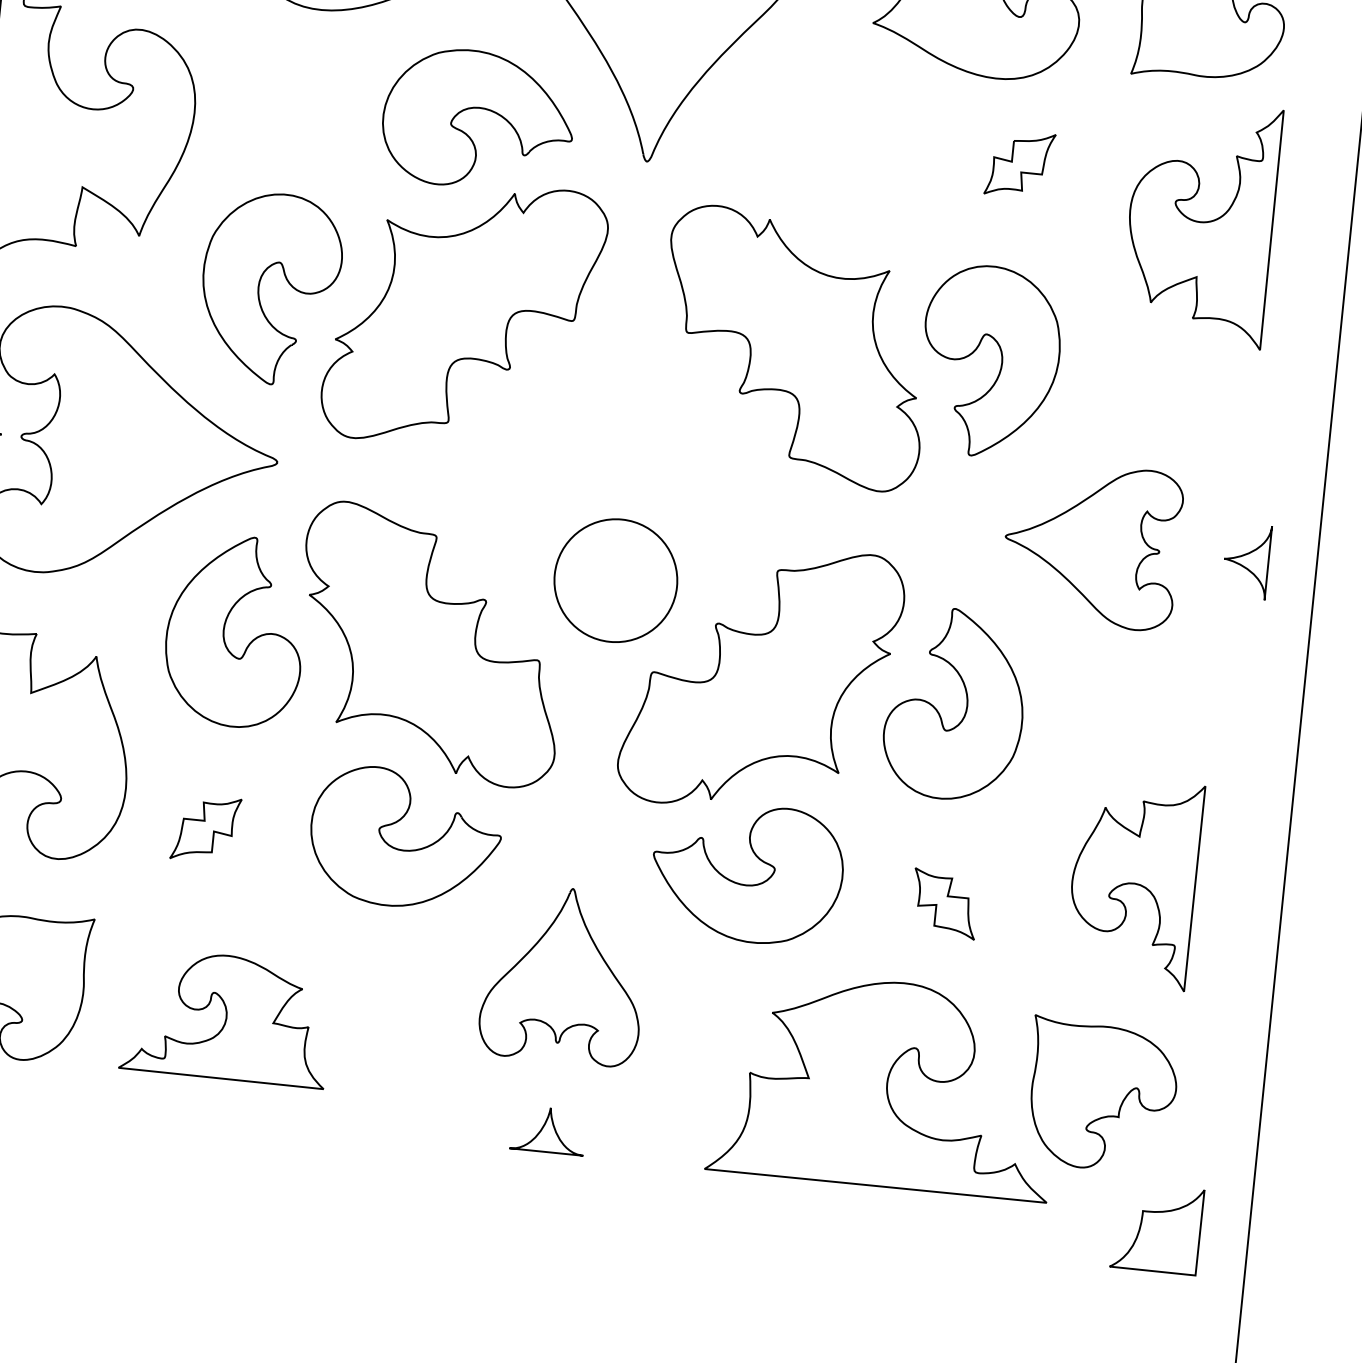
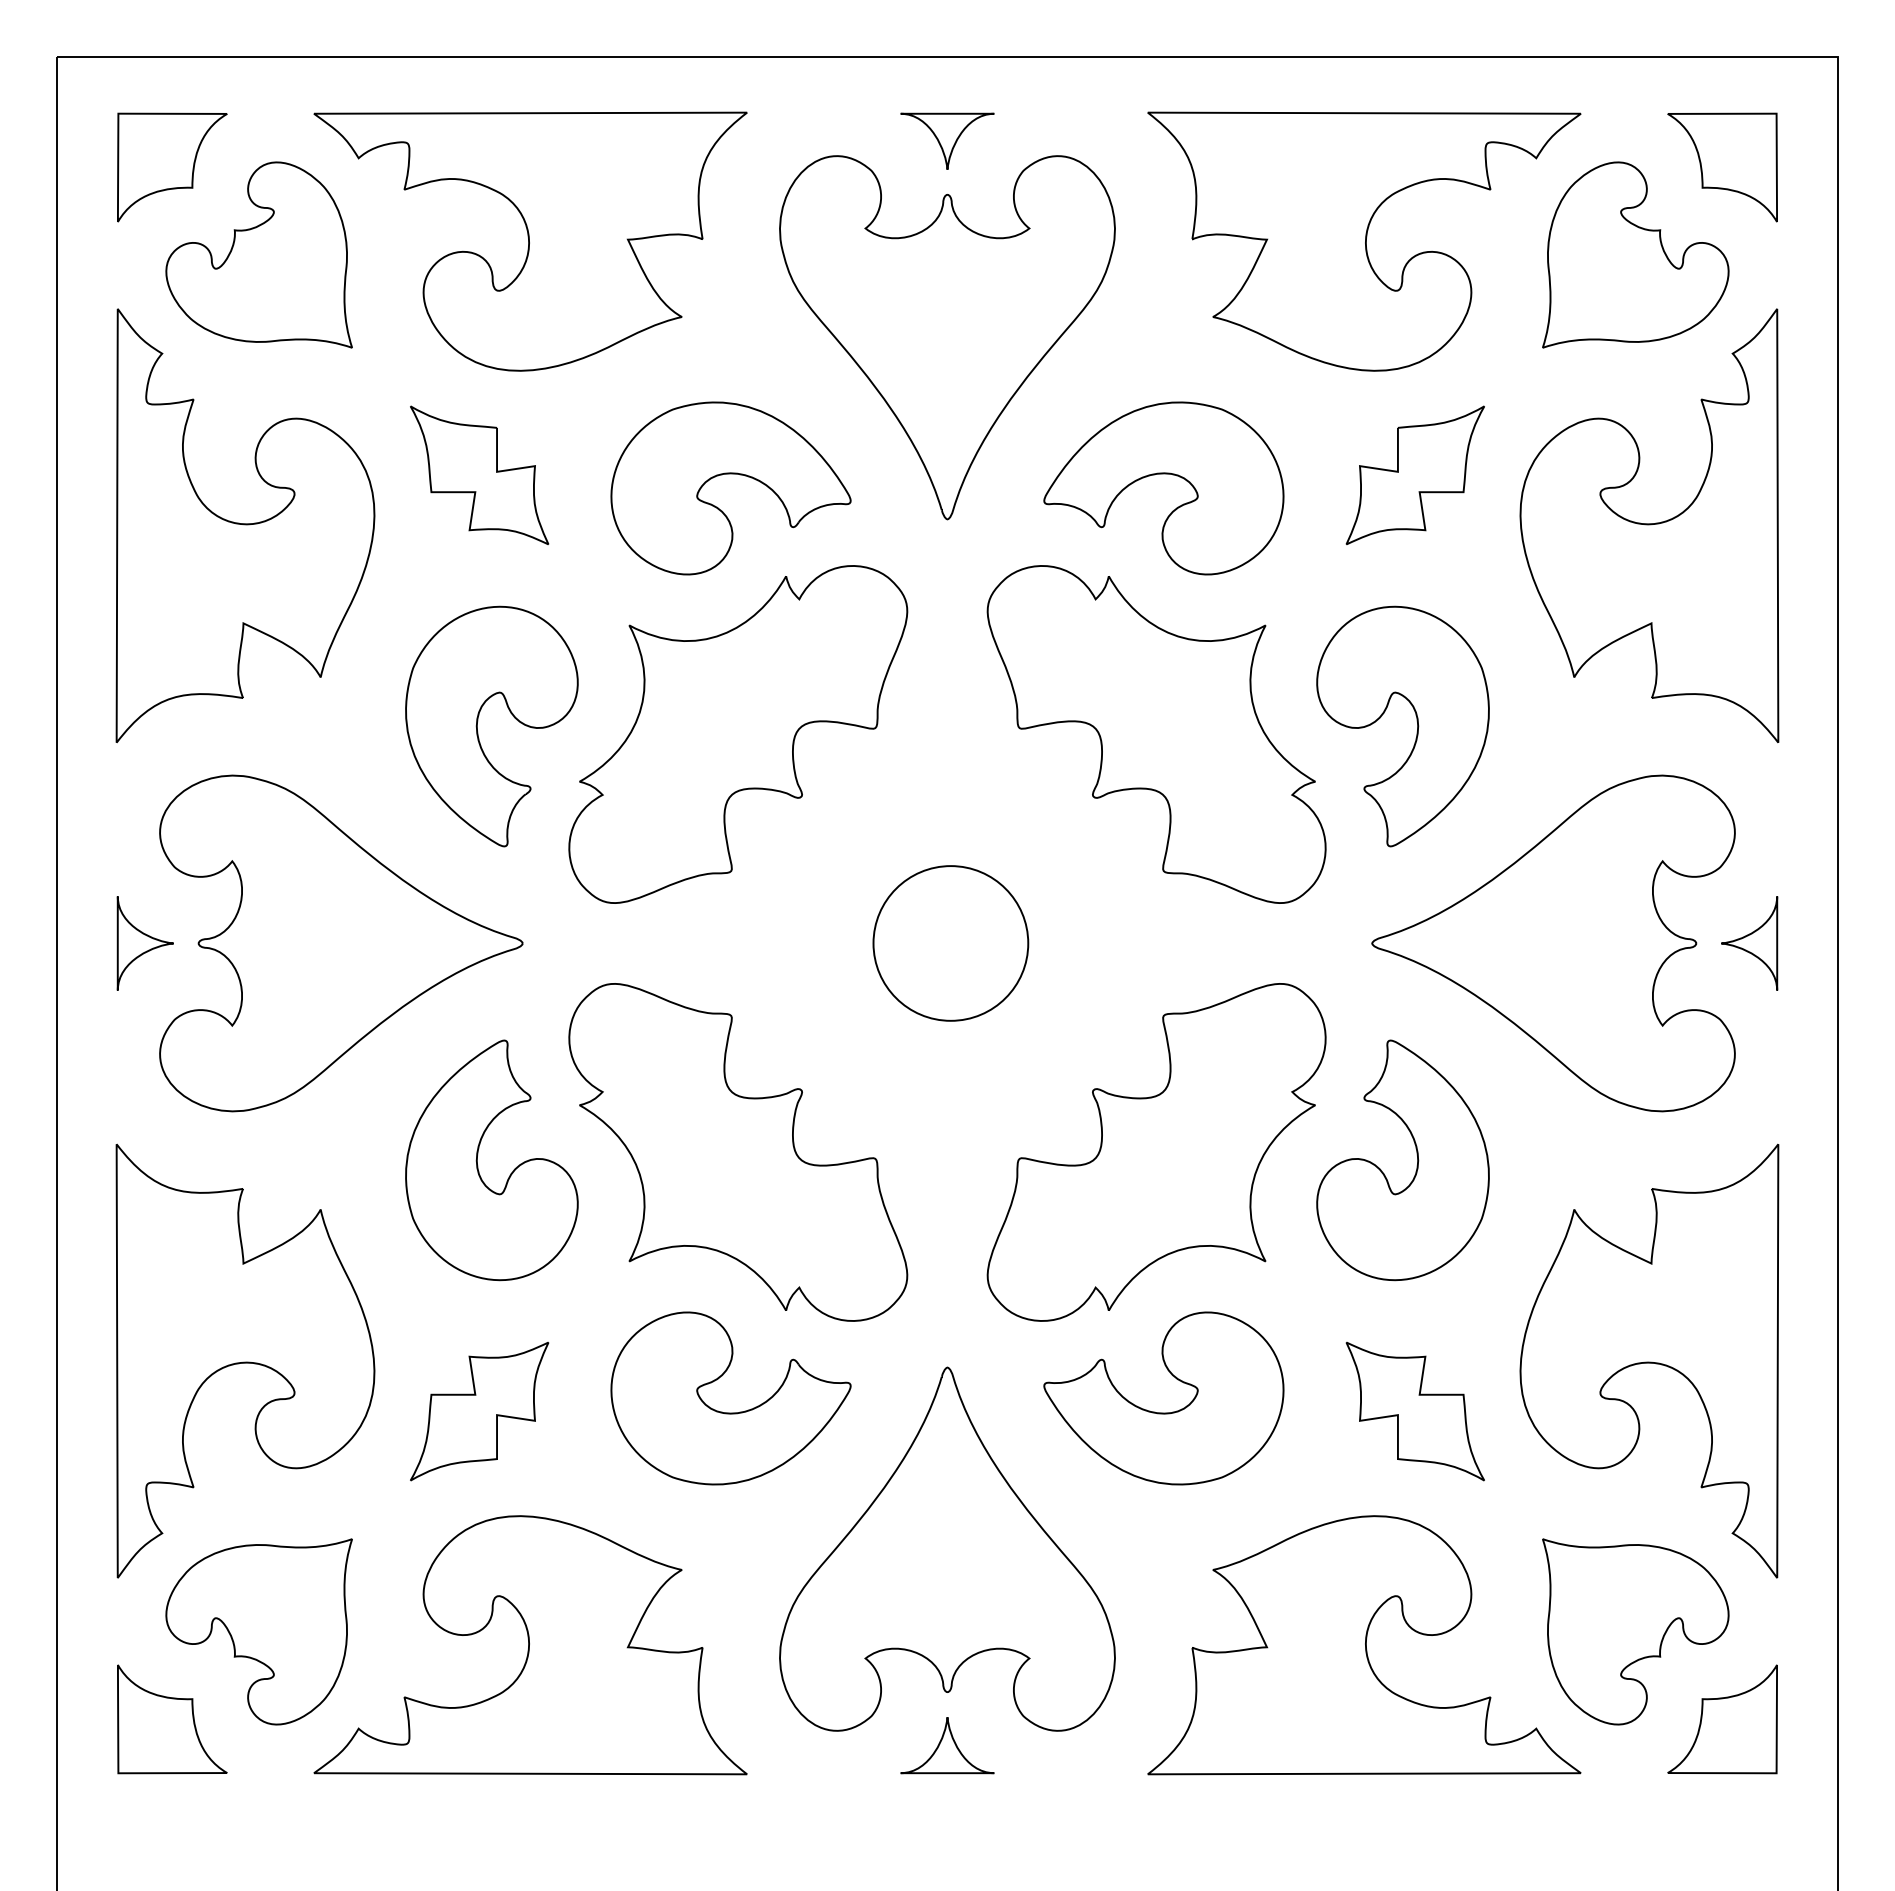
part: (280, 88) -> (479, 474), added
part: (821, 143) -> (1163, 474), added
part: (1019, 163) -> (1414, 474), size x1.67
part: (1201, 222) -> (1649, 525), size x1.43
part: (1091, 545) -> (1553, 943), size x1.67
part: (615, 580) -> (950, 943), moved
part: (205, 828) -> (479, 1411), size x1.67
part: (1134, 882) -> (1649, 1360), size x1.67
part: (944, 903) -> (1414, 1411), size x1.67
part: (564, 974) -> (947, 1548), size x1.67
part: (227, 1017) -> (530, 1645), size x1.67
part: (1157, 1228) -> (1722, 1719), moved

